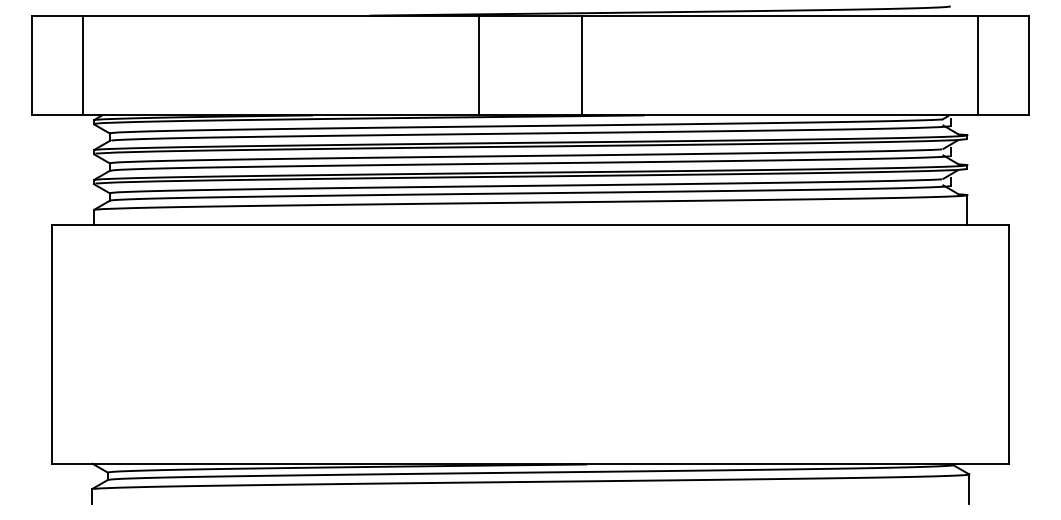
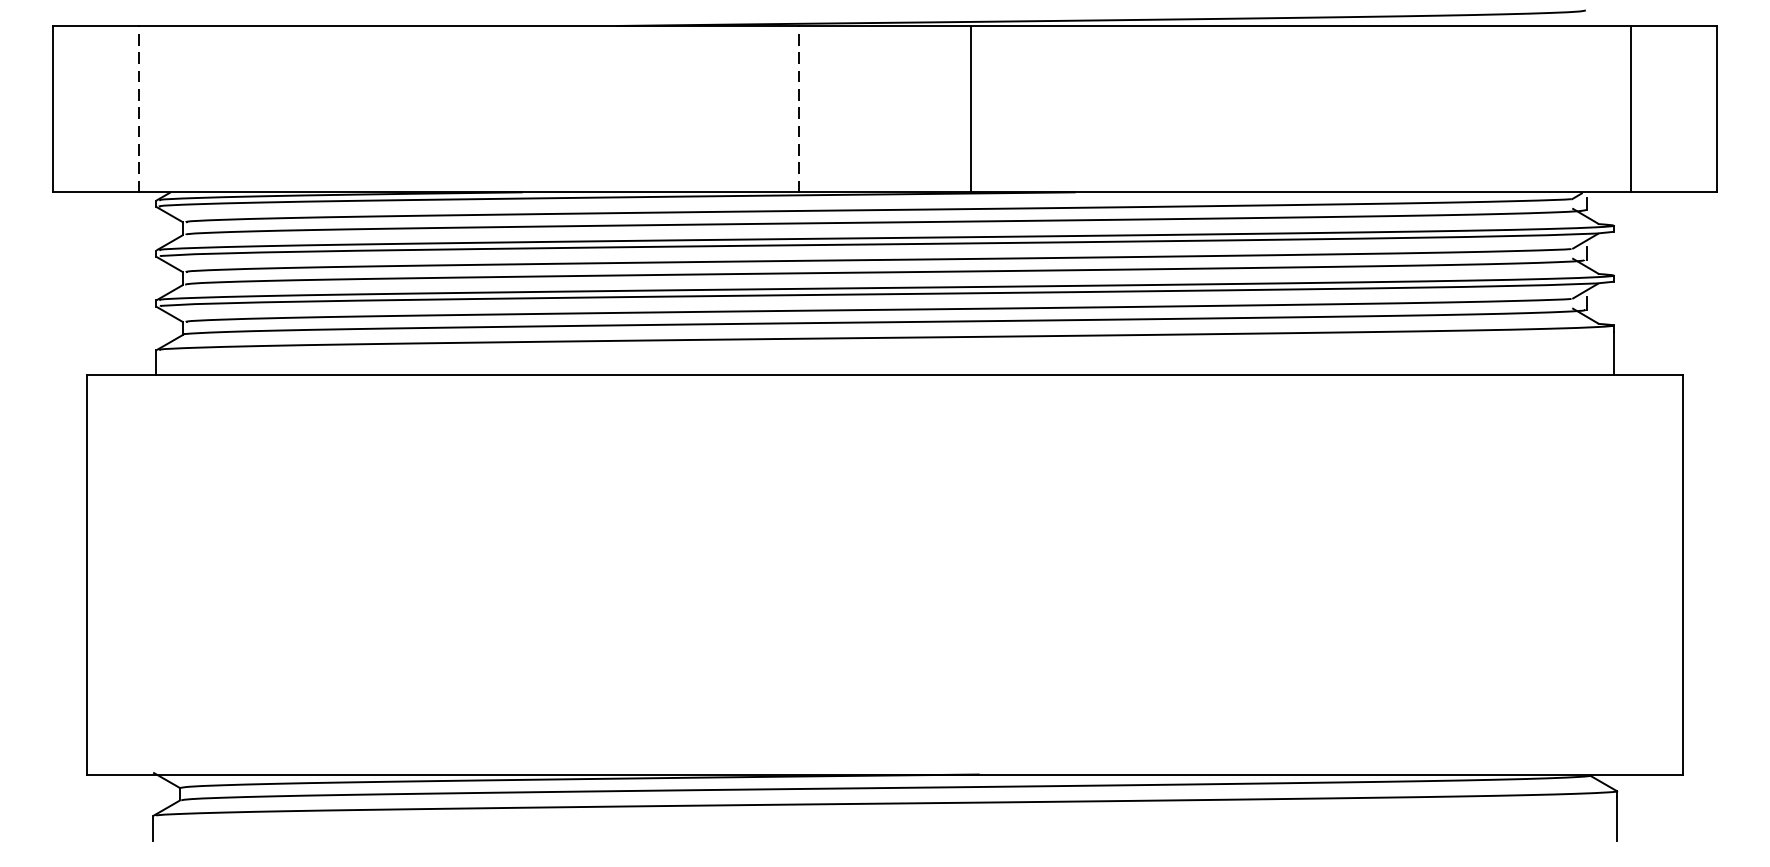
line: (83, 65) -> (139, 109), solid -> dashed
line: (479, 65) -> (799, 109), solid -> dashed

